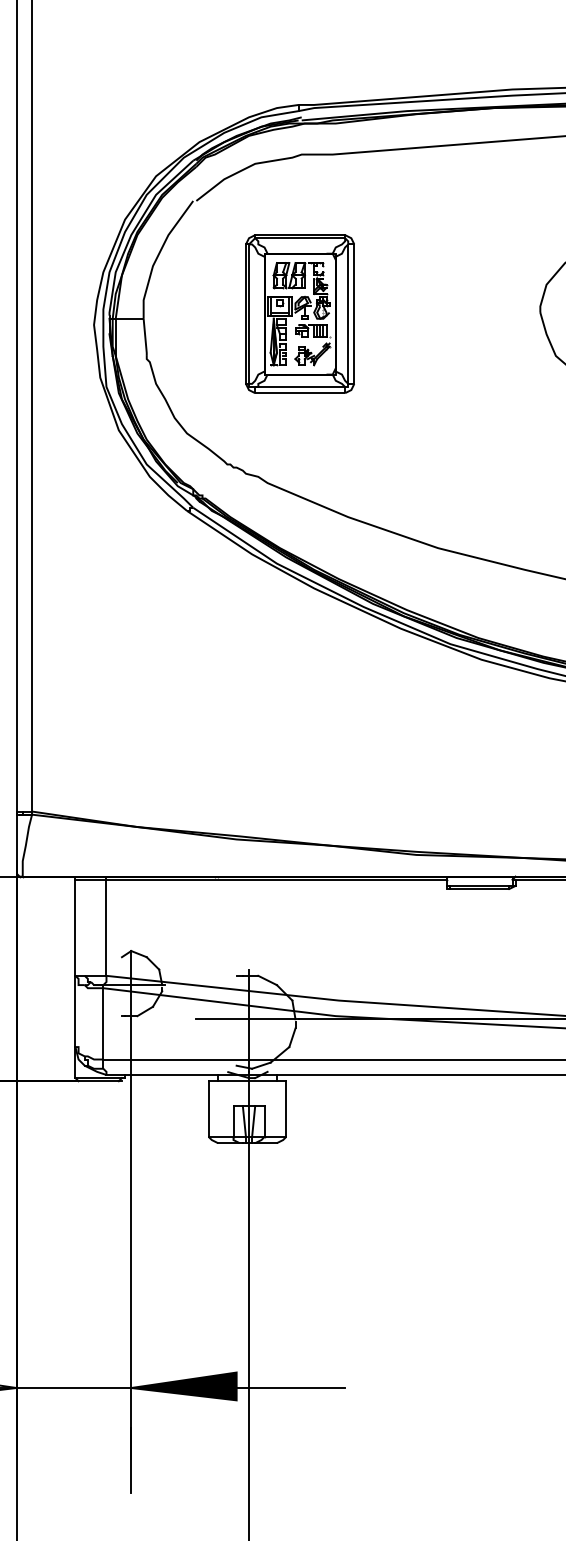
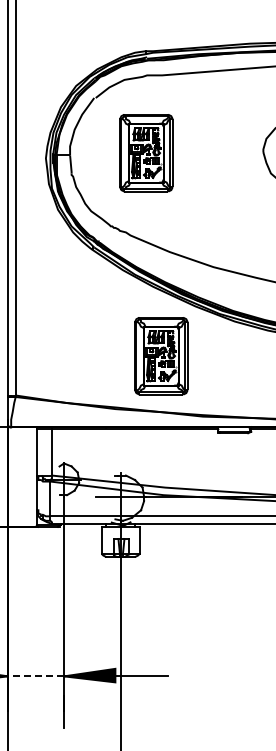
part: (331, 731) -> (161, 356), added
line: (74, 1388) -> (36, 676), solid -> dashed

